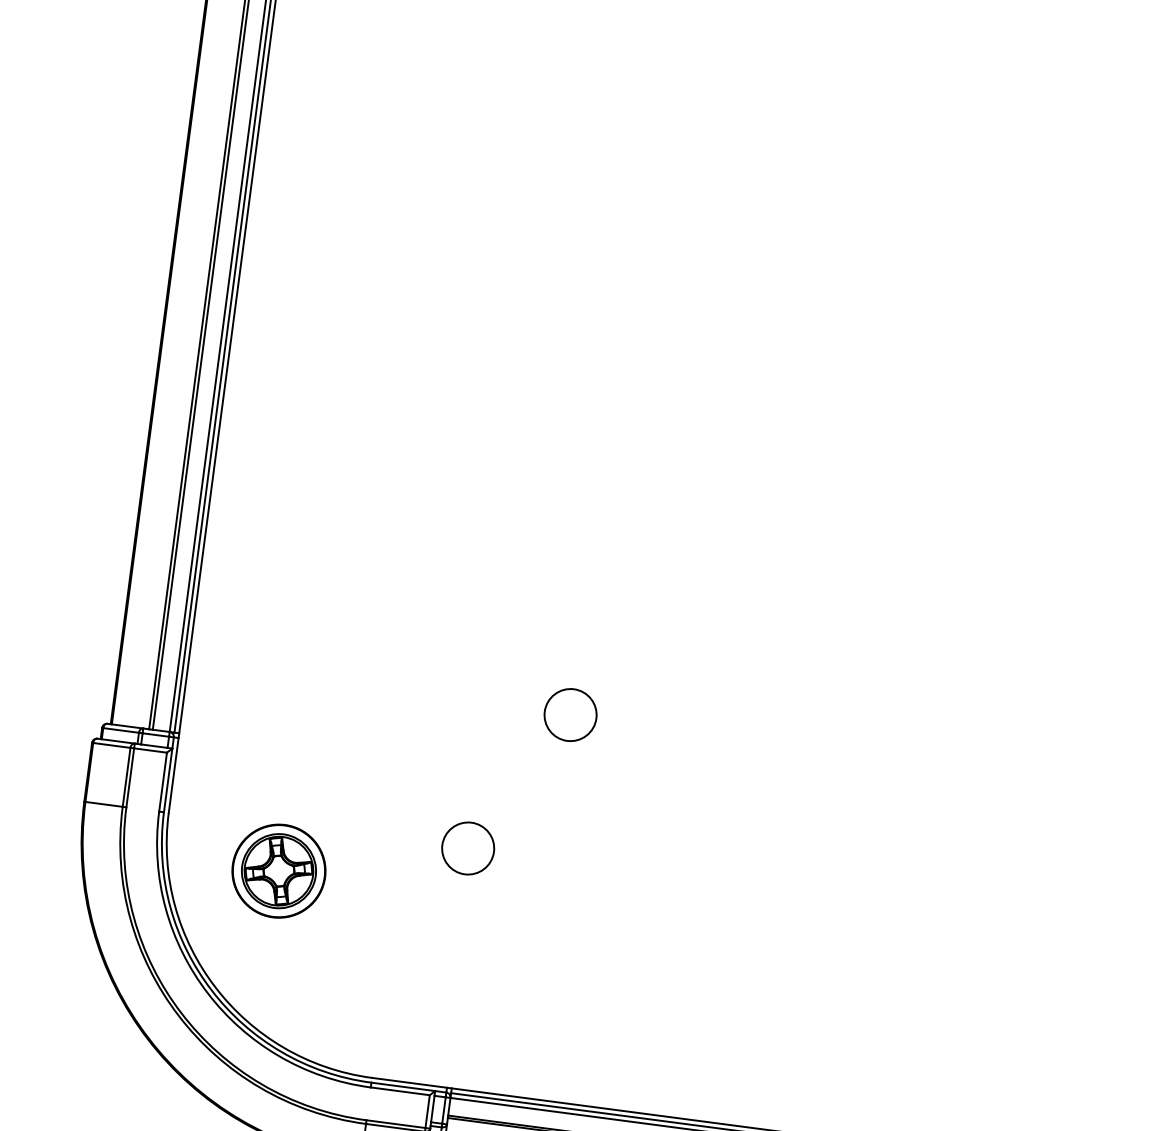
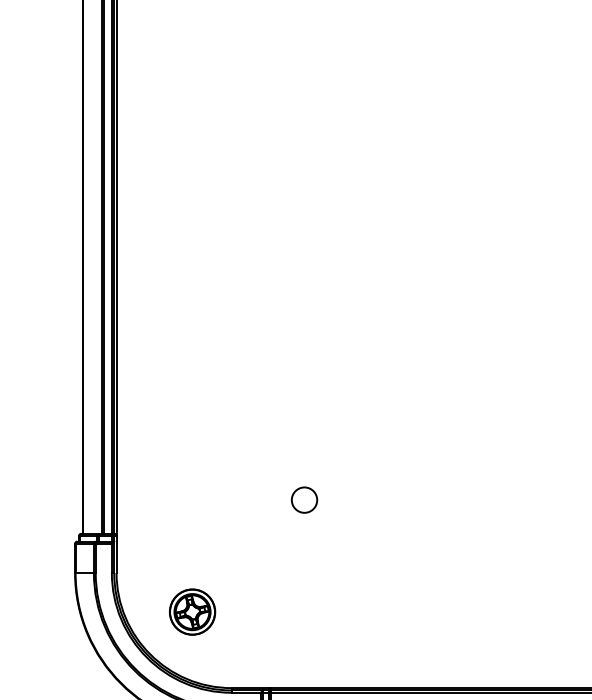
circle: (468, 847) -> (263, 570), removed
part: (279, 869) -> (192, 611), moved

